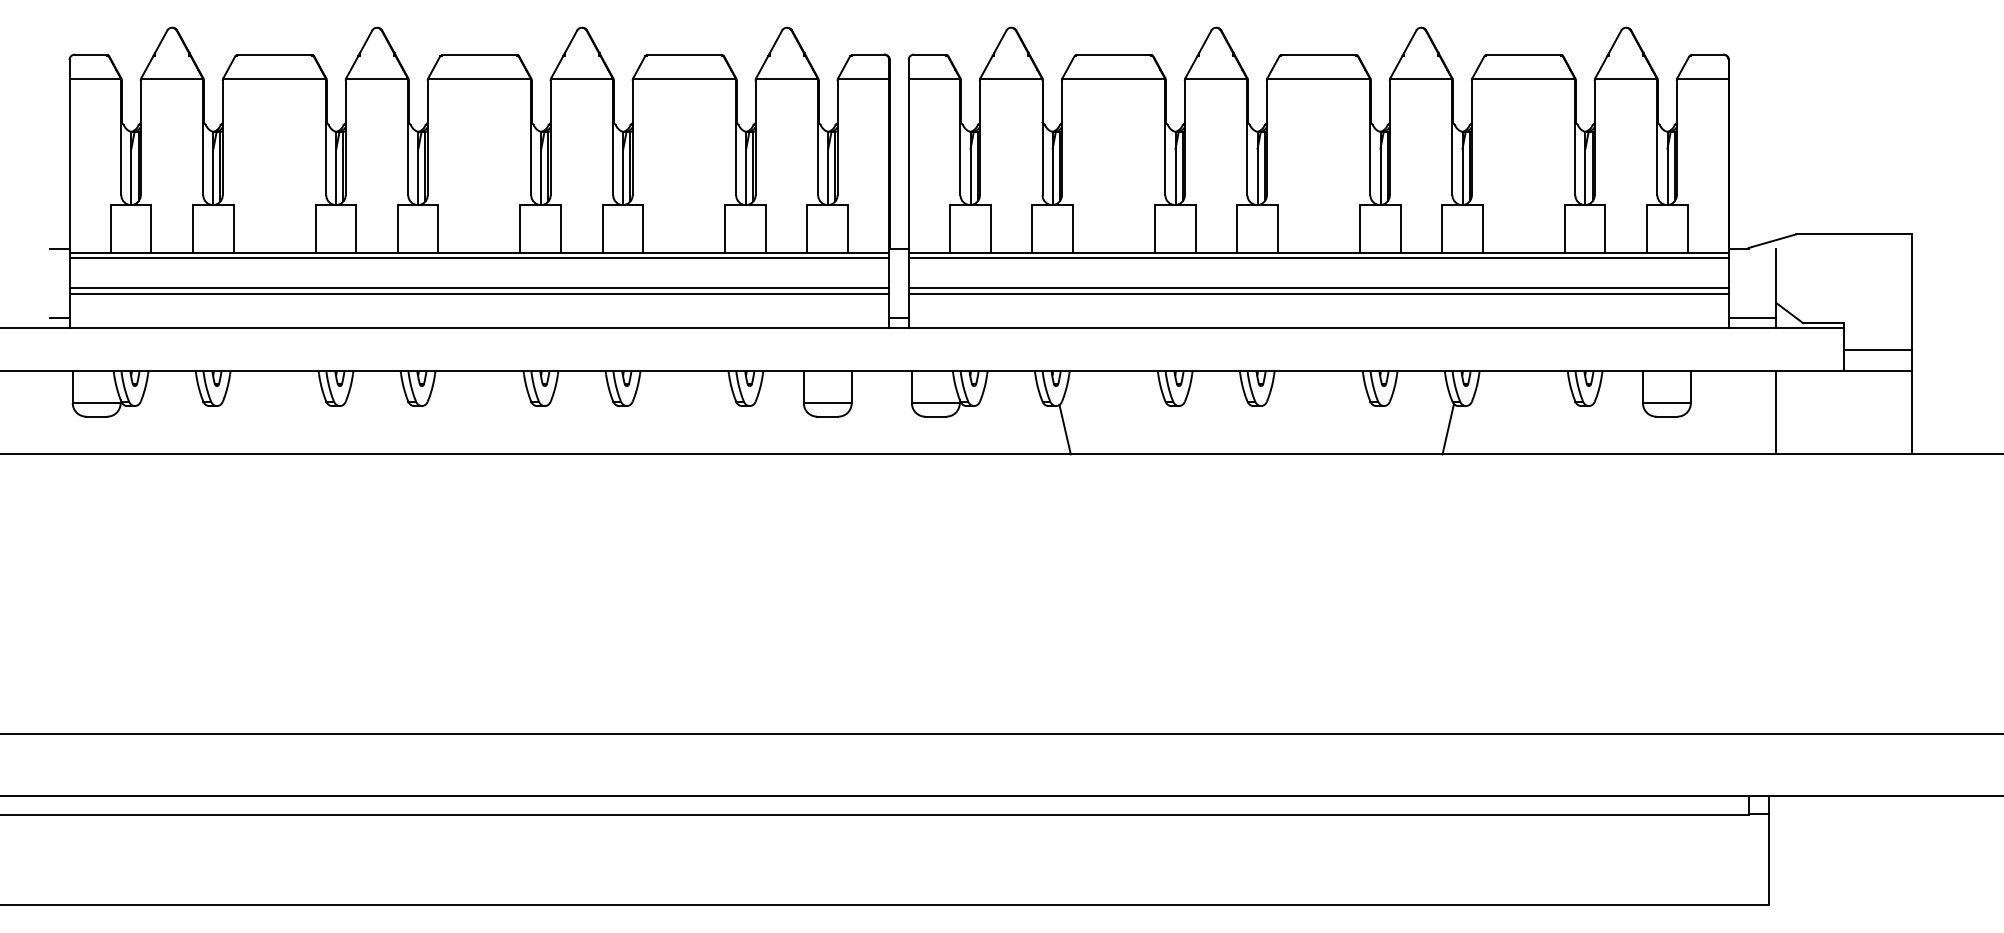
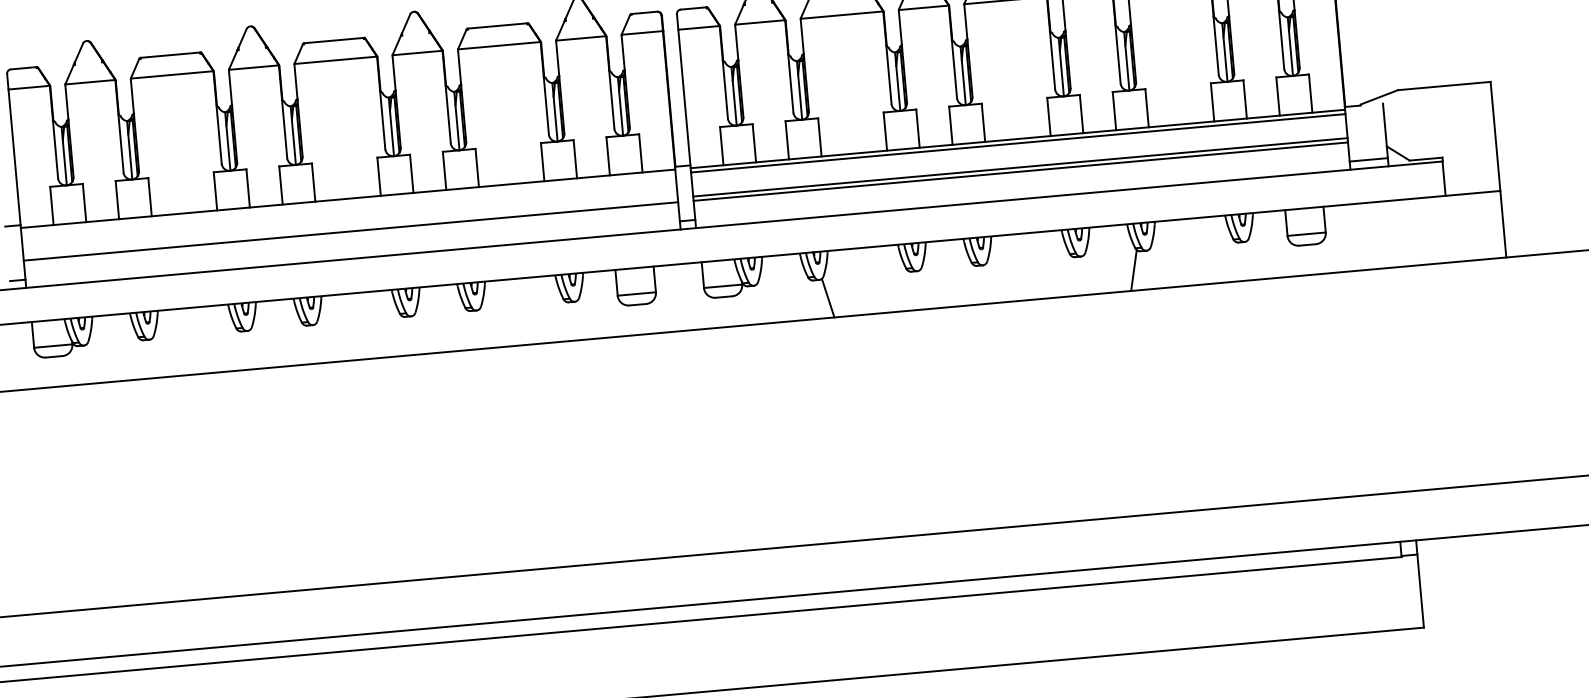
line: (479, 258) -> (348, 203), removed
line: (479, 288) -> (350, 227), removed
line: (1878, 350) -> (1471, 177), removed
line: (1775, 412) -> (1393, 233), removed

